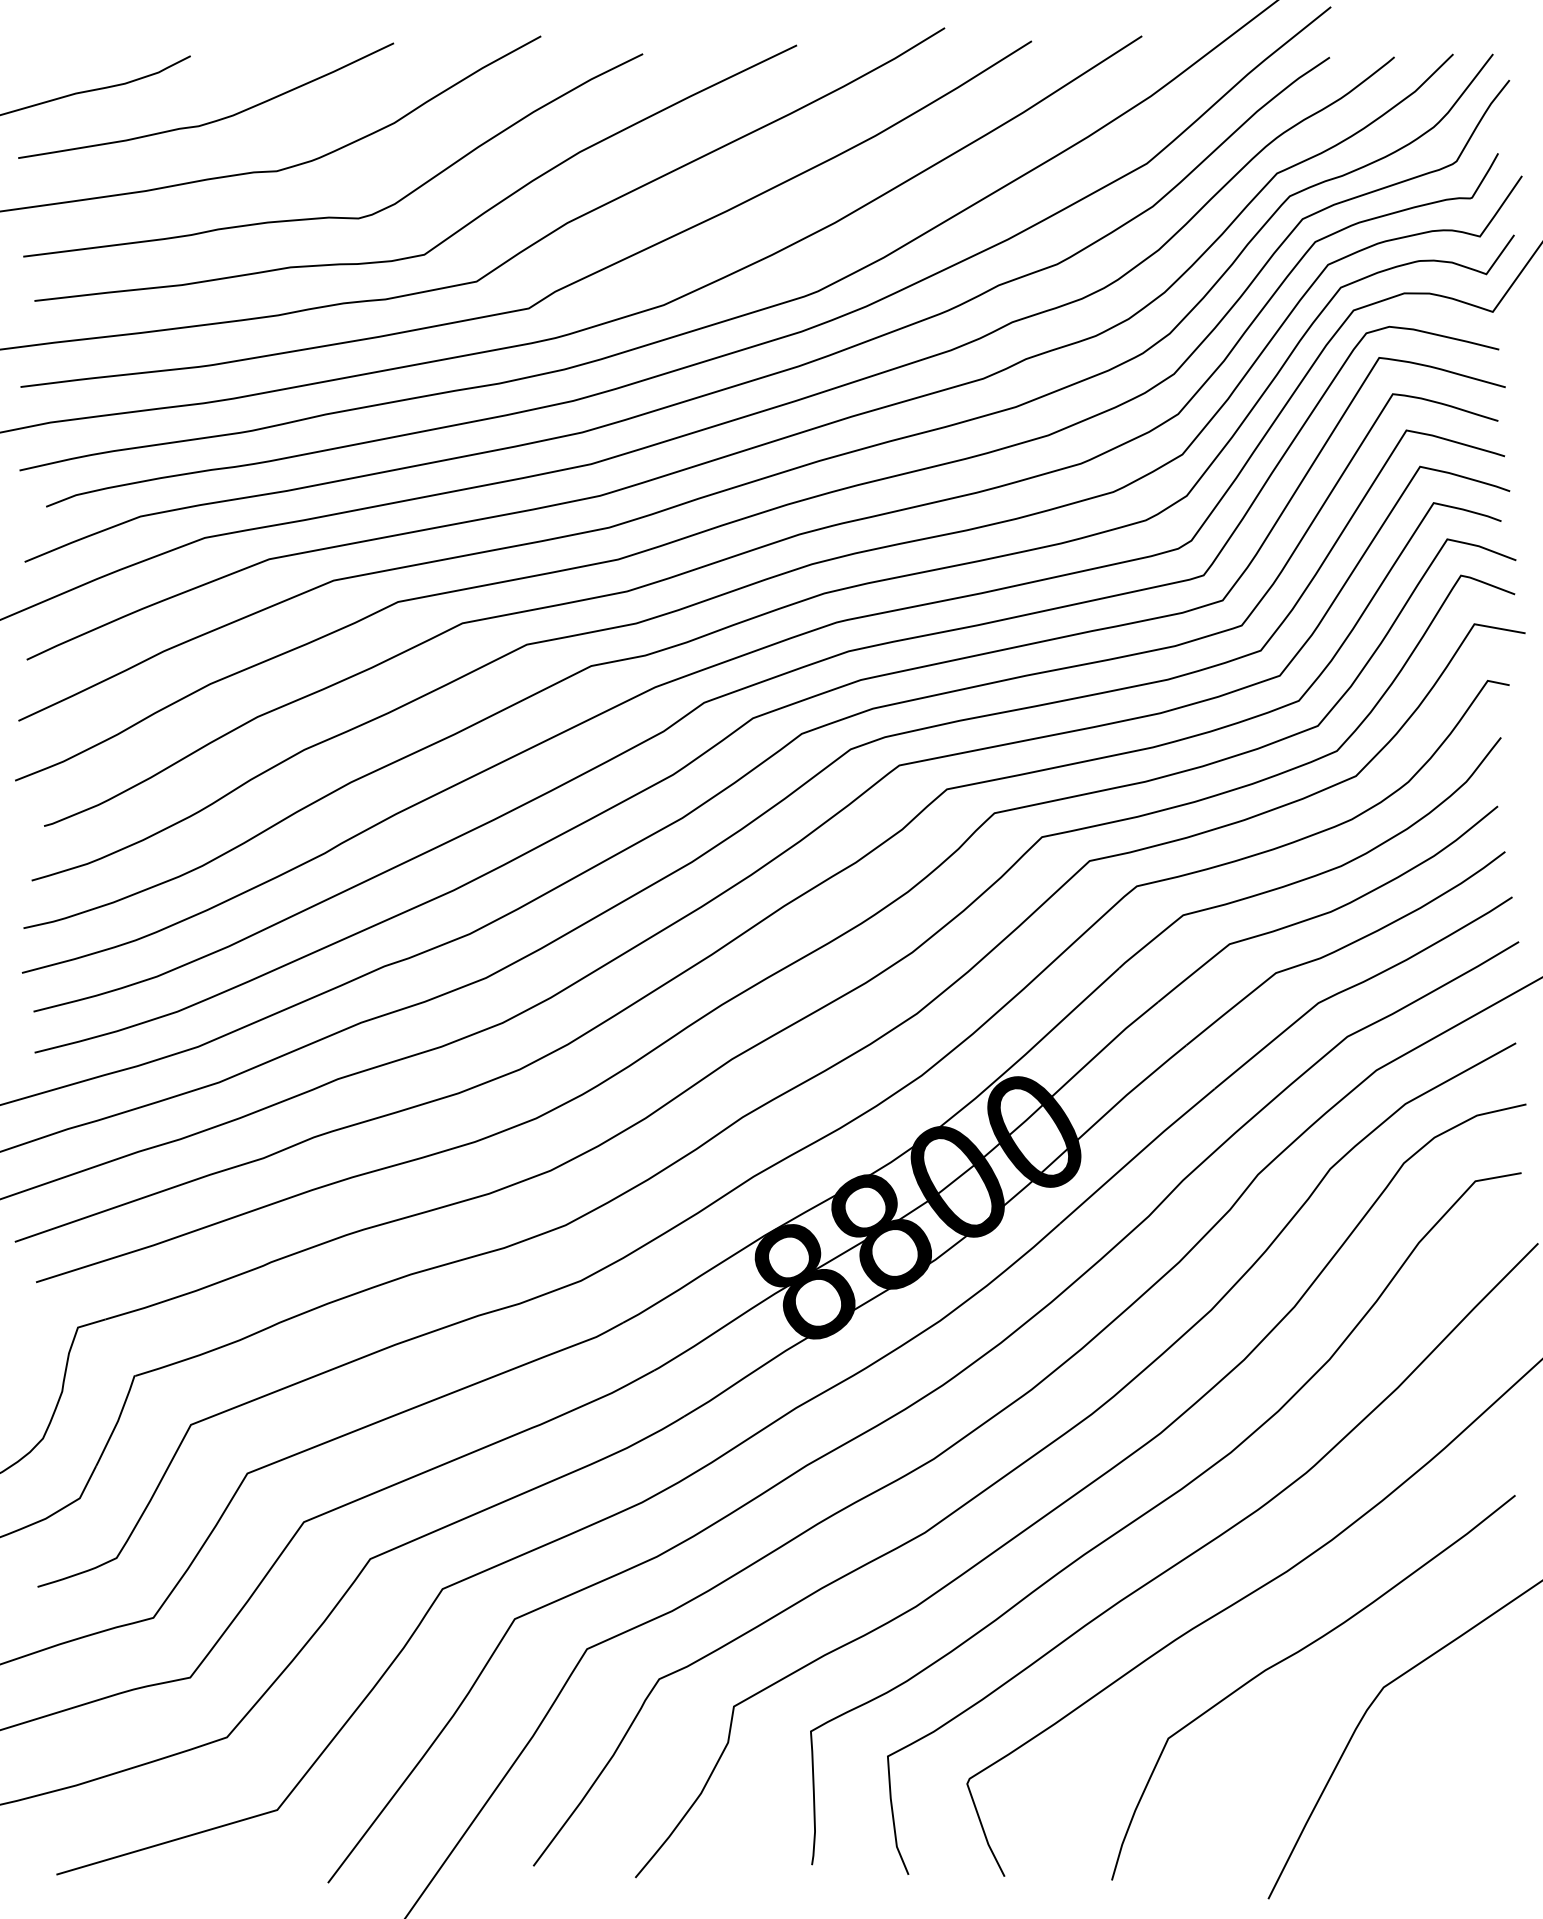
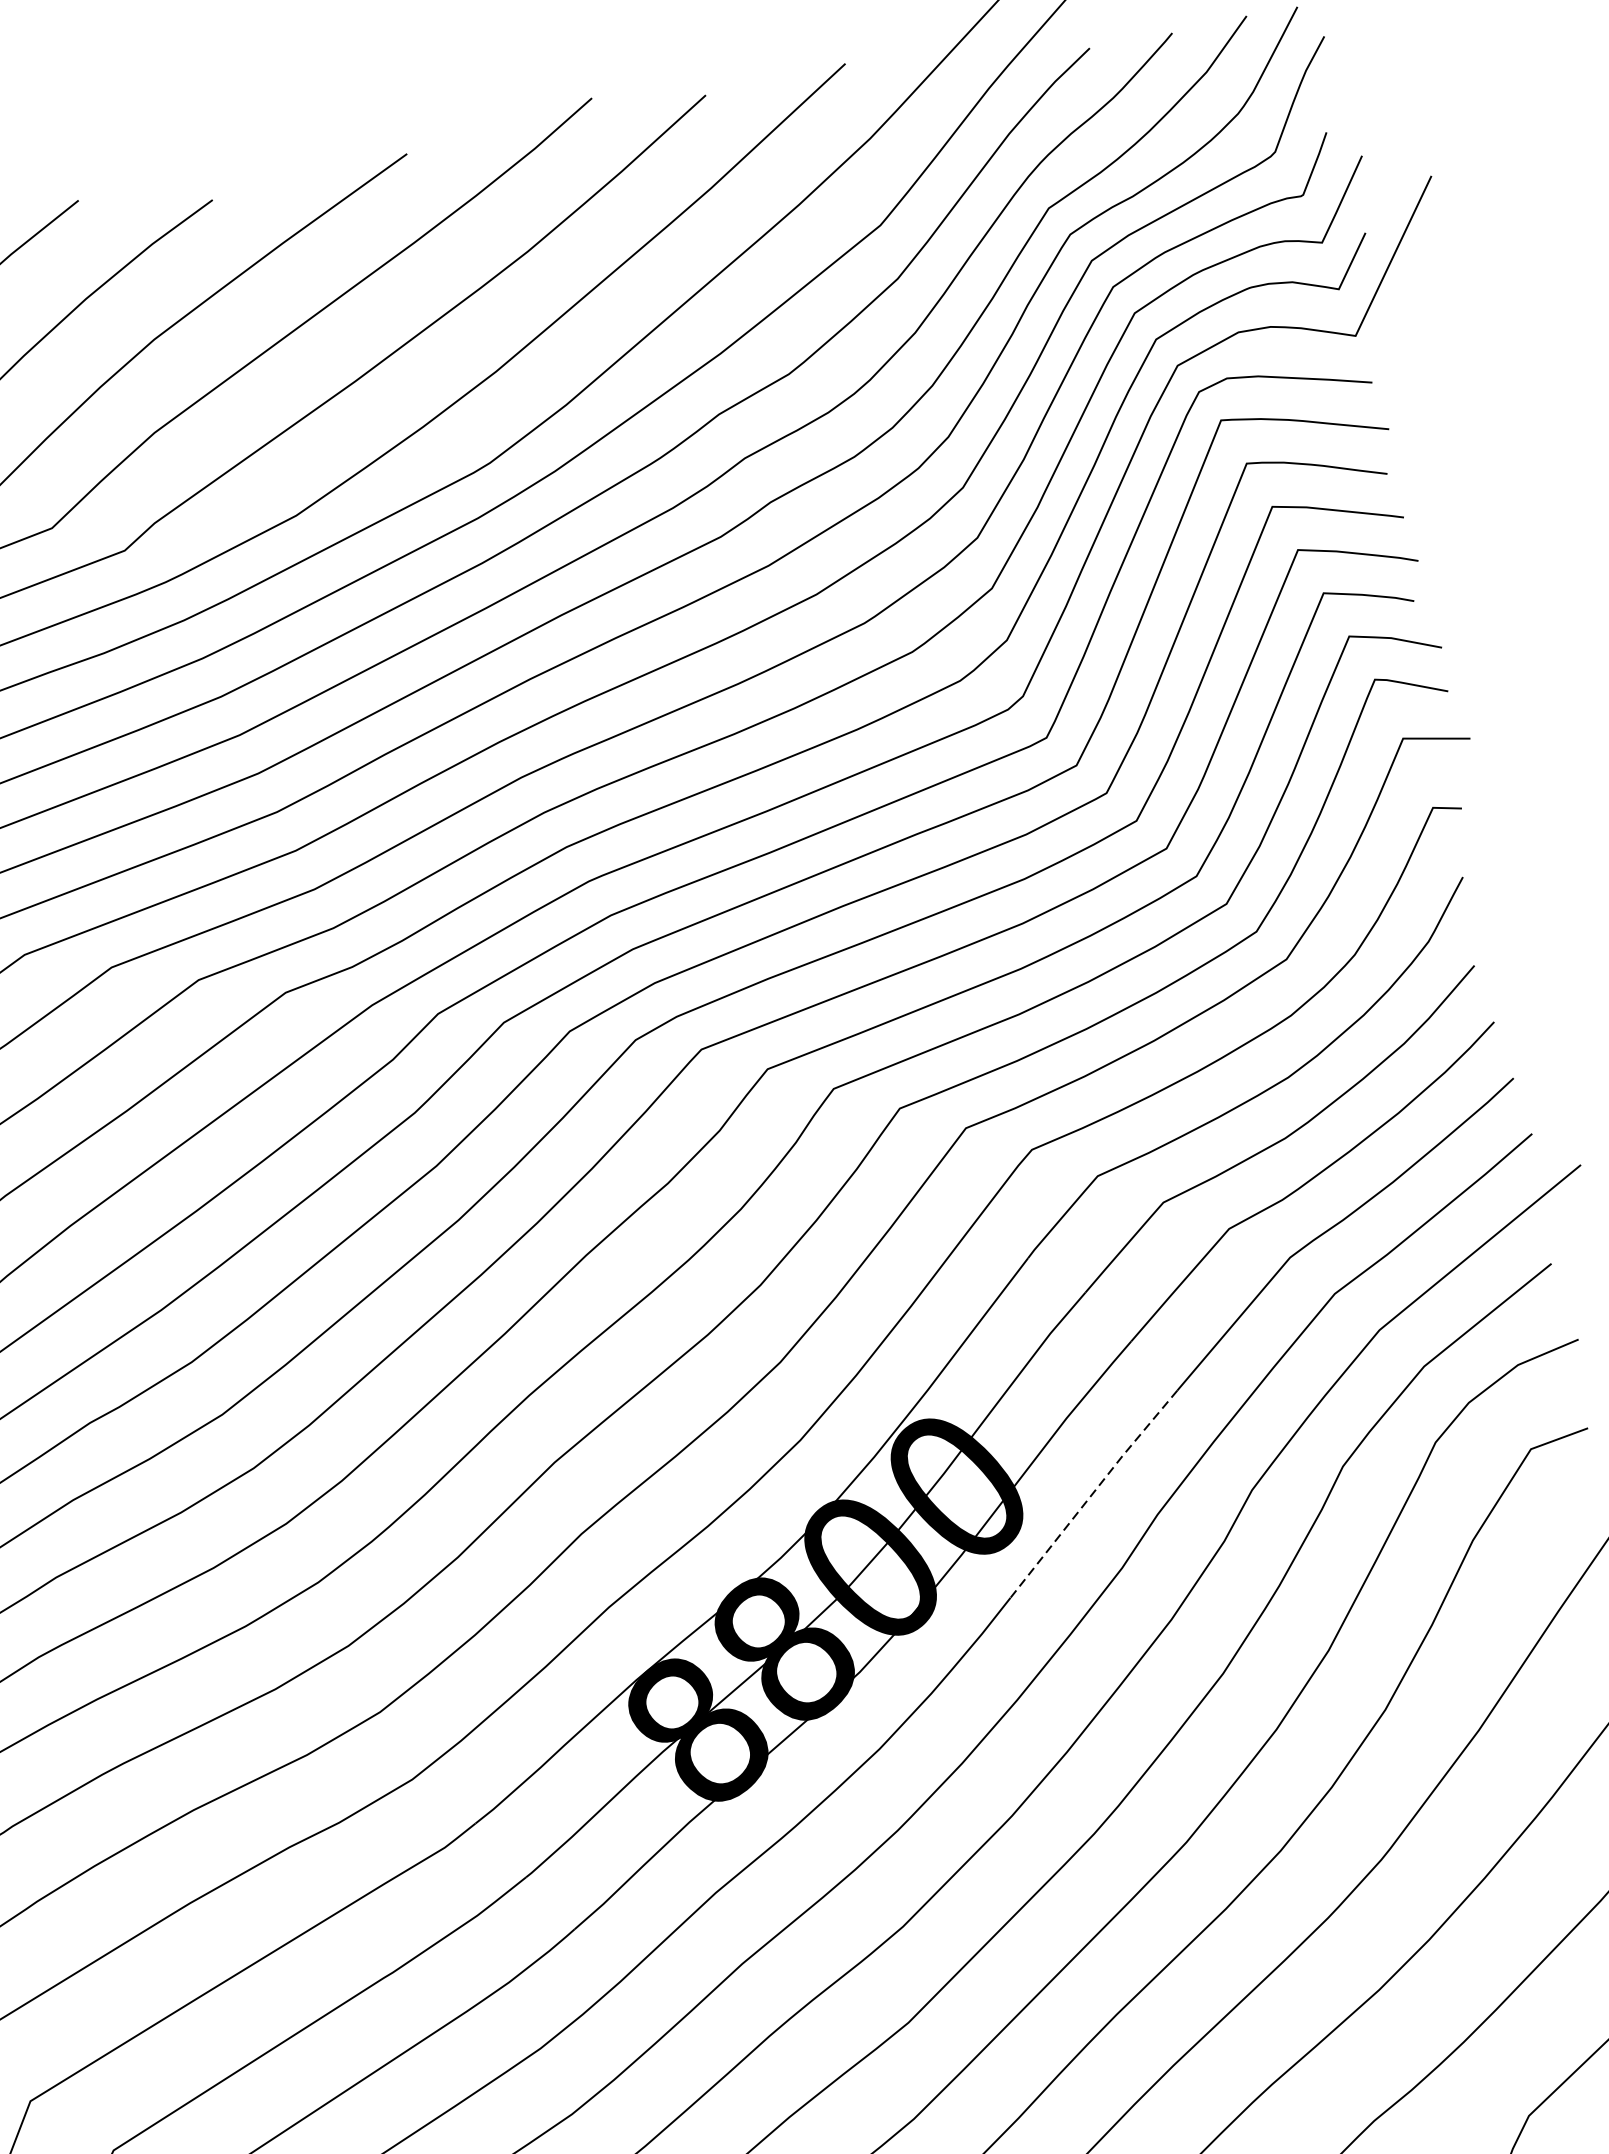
line: (1137, 1155) -> (1093, 1493), solid -> dashed

